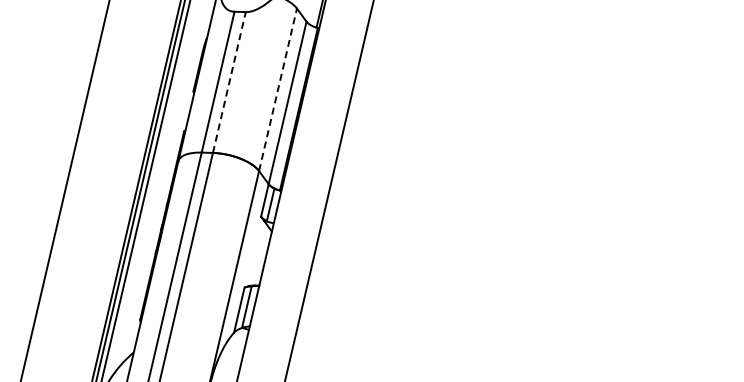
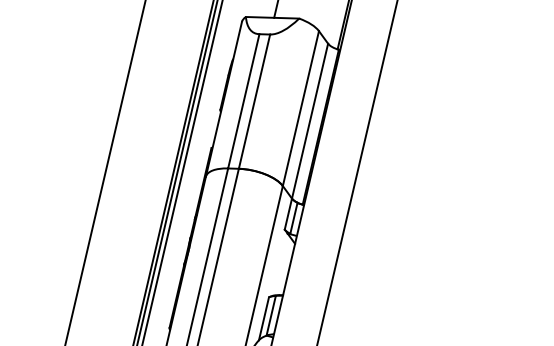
line: (229, 82) -> (254, 101), dashed -> solid
line: (278, 89) -> (301, 108), dashed -> solid

